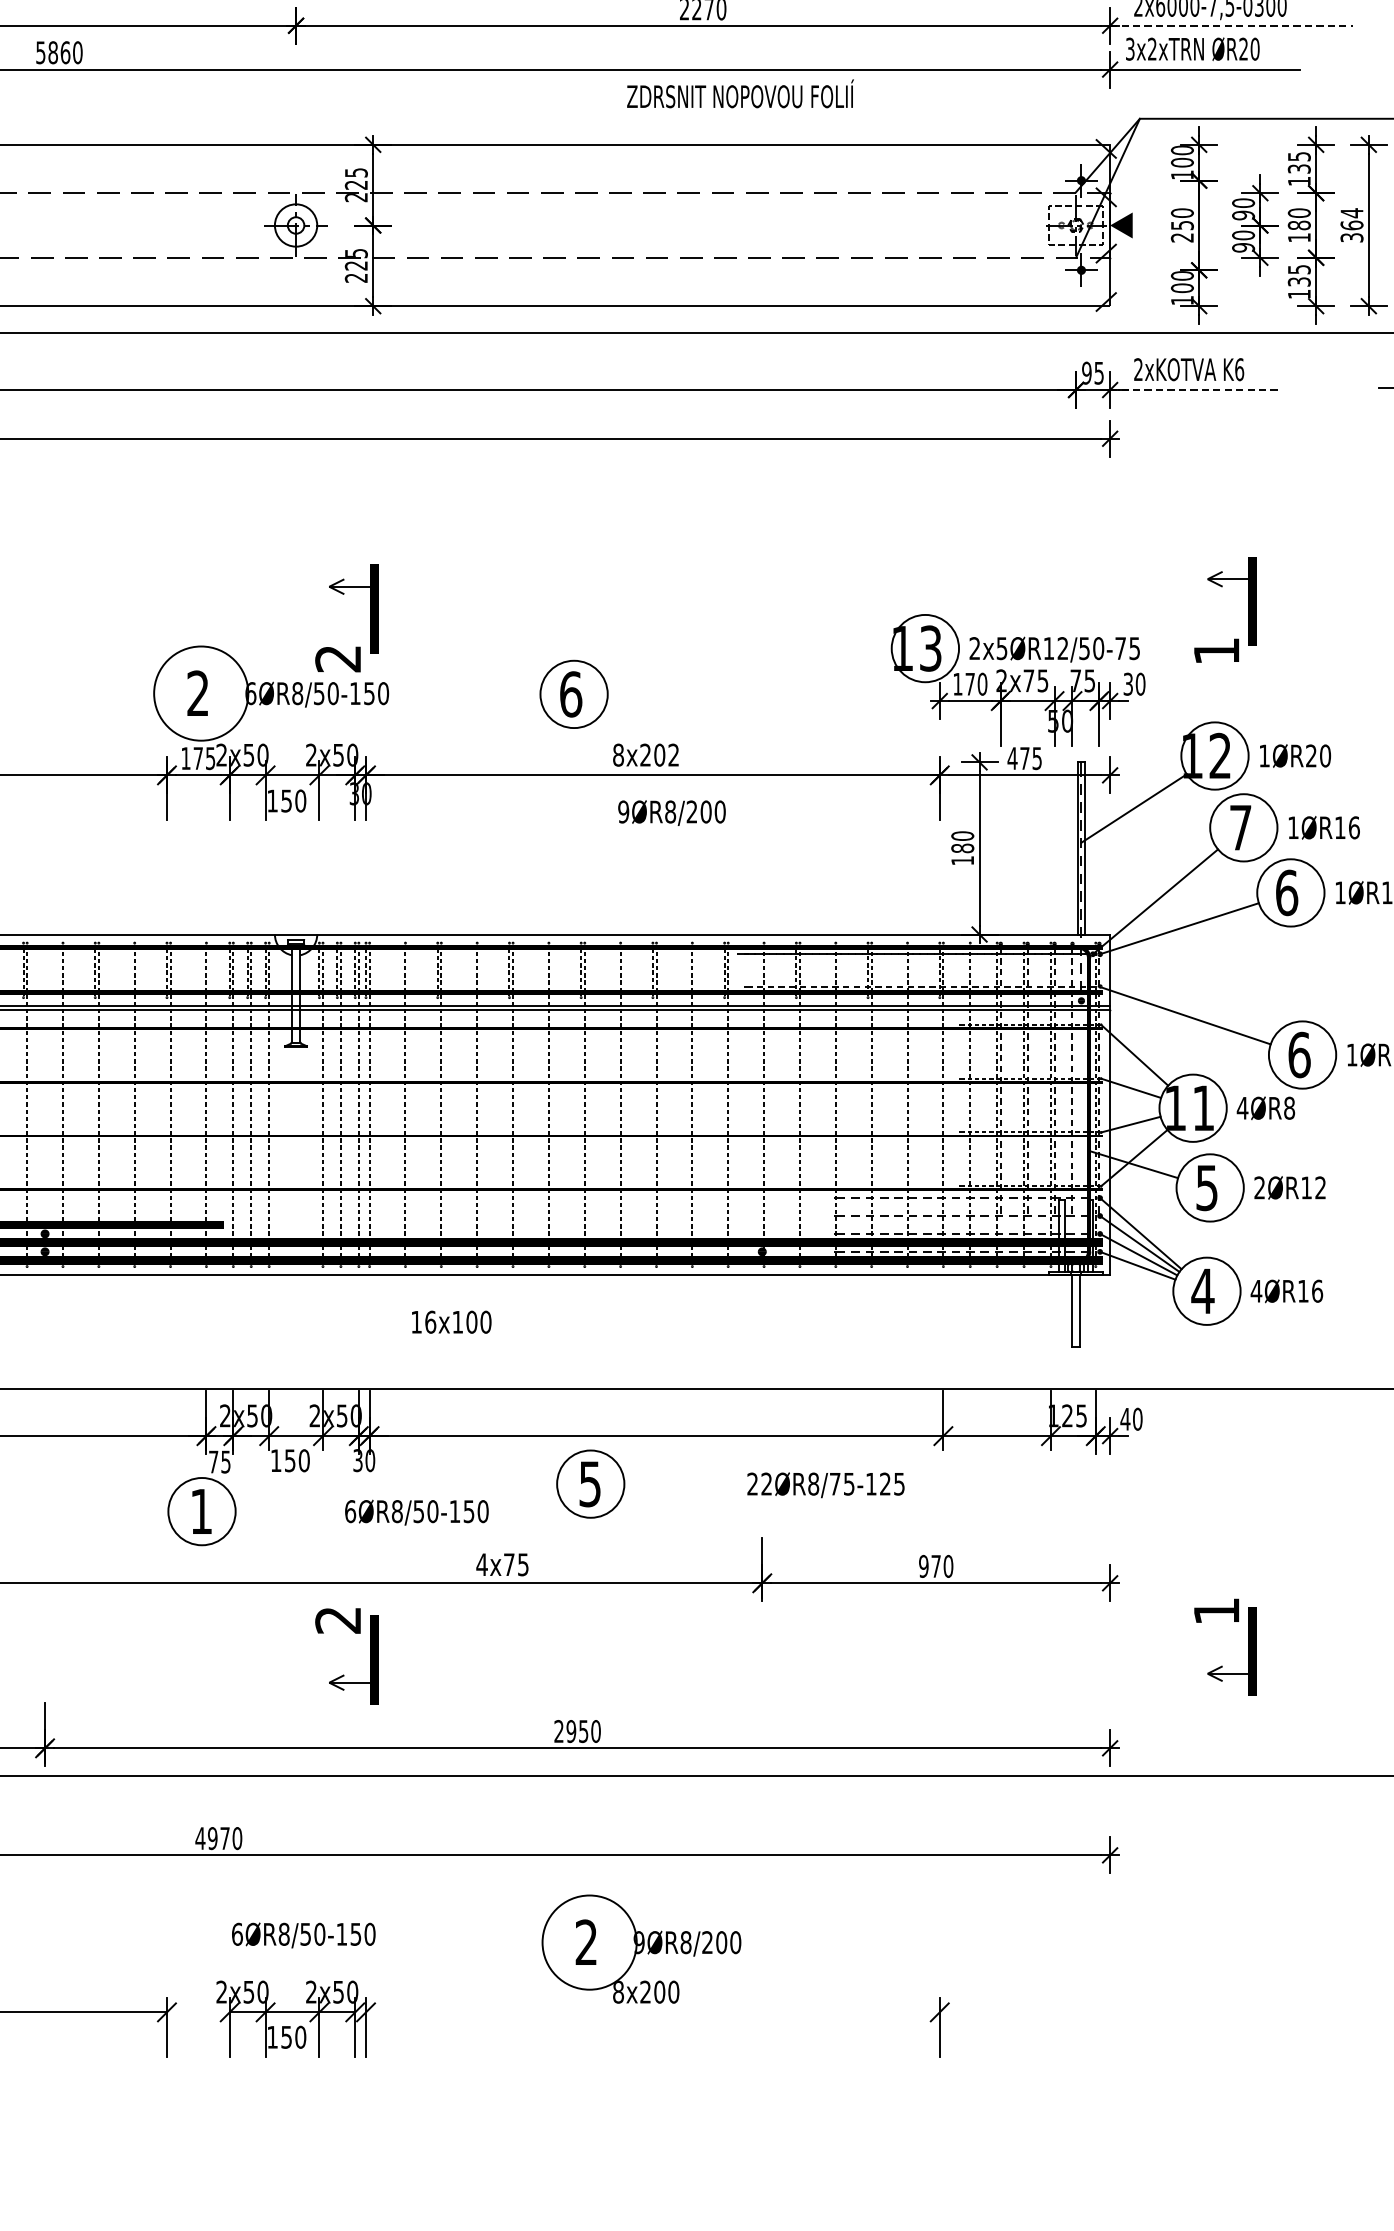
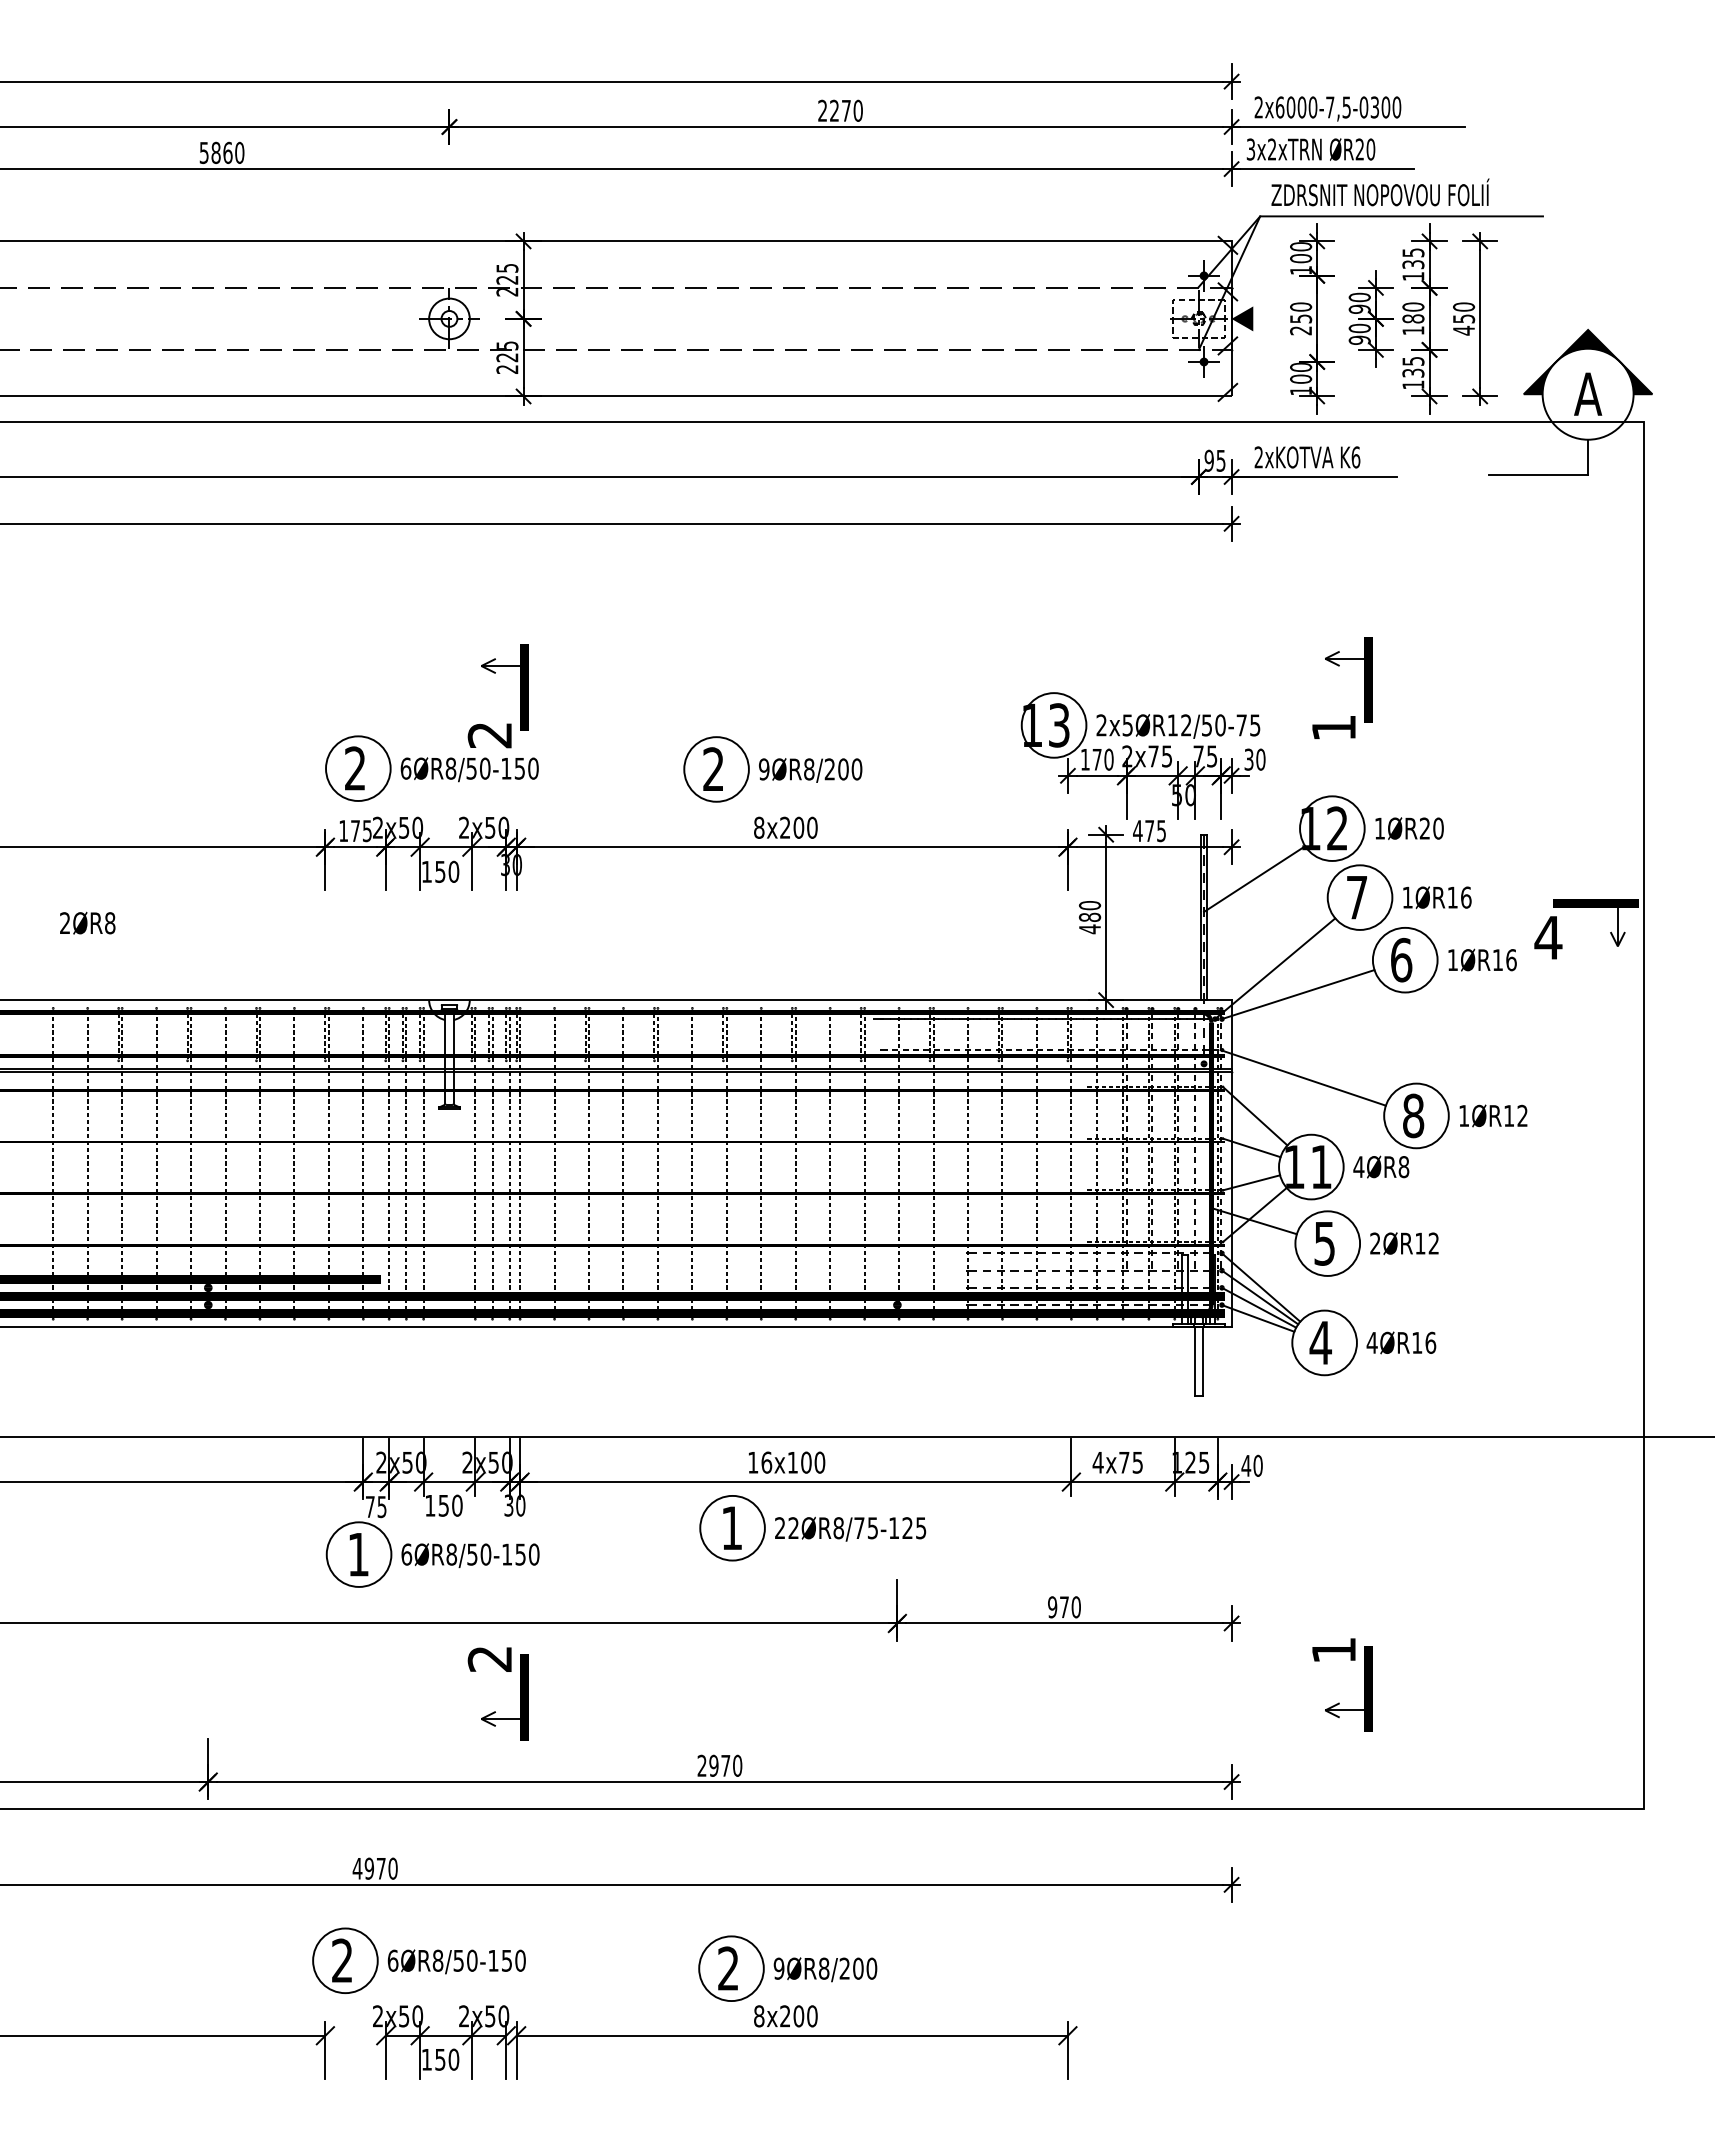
line: (1231, 26) -> (1348, 127), dashed -> solid
text: (740, 93) -> (1380, 192), moved
text: (1351, 225) -> (1463, 318), 364 -> 450
line: (1196, 390) -> (1314, 477), dashed -> solid
circle: (201, 693) -> (358, 768), size x0.71
text: (570, 694) -> (713, 769), 6 -> 2
text: (673, 754) -> (812, 827), 8x202 -> 8x200
text: (671, 813) -> (810, 770), moved
text: (962, 860) -> (1089, 929), 180 -> 480
text: (1299, 1054) -> (1413, 1115), 6 -> 8
text: (452, 1322) -> (787, 1462), moved
text: (589, 1484) -> (731, 1528), 5 -> 1
text: (825, 1484) -> (850, 1528), moved
text: (416, 1512) -> (470, 1555), moved
text: (502, 1564) -> (1117, 1462), moved
text: (583, 1731) -> (725, 1765), 2950 -> 2970
part: (187, 1934) -> (345, 1960), added
circle: (589, 1942) -> (731, 1968), size x0.71
line: (652, 2012) -> (791, 2035), added

